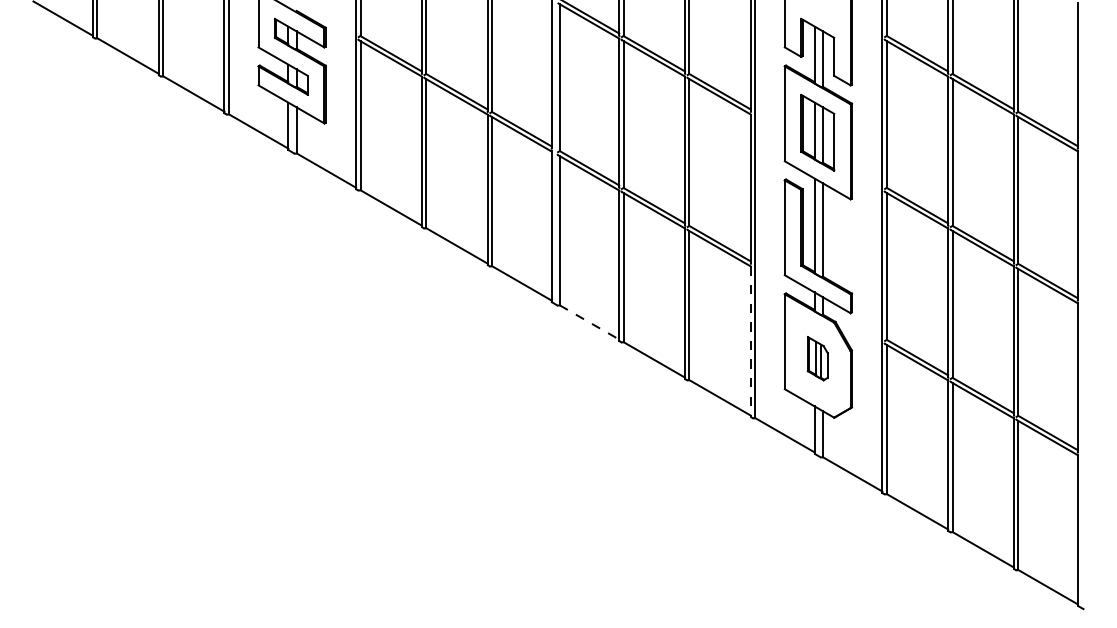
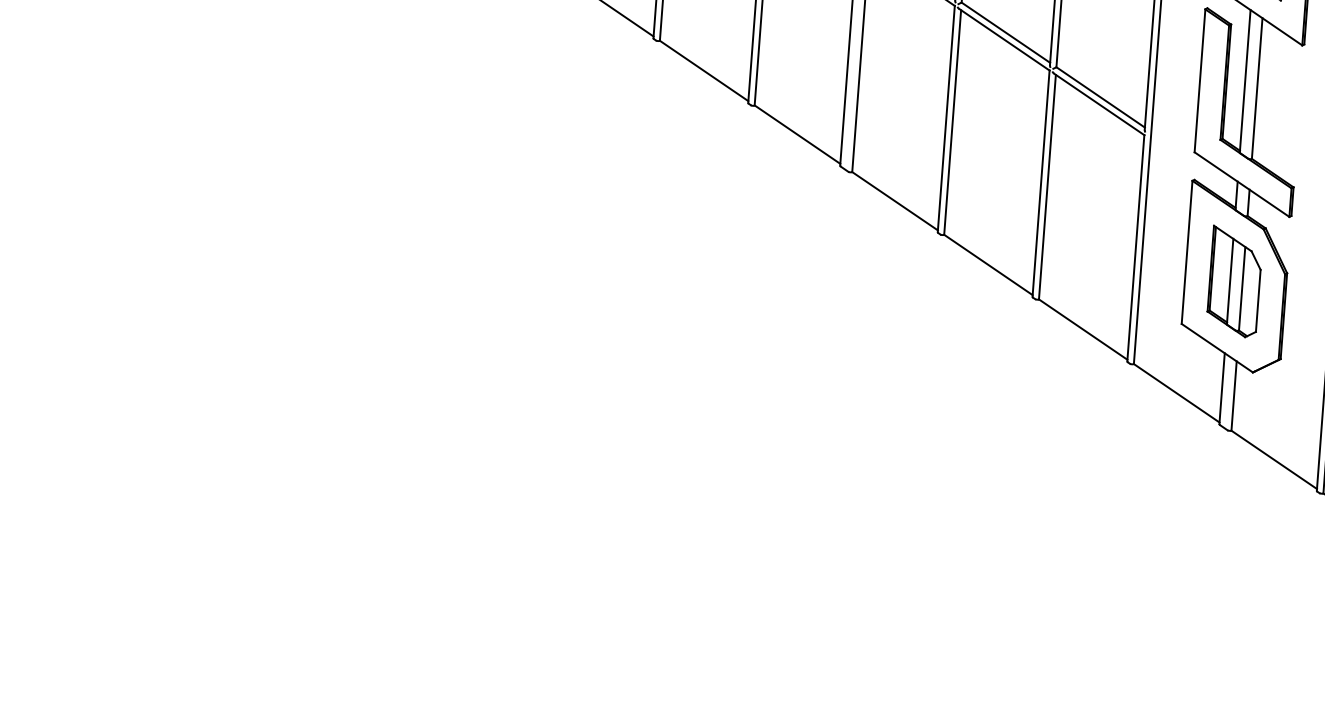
line: (589, 322) -> (895, 201), dashed -> solid
line: (750, 342) -> (1135, 249), dashed -> solid
part: (817, 358) -> (1234, 281), size x1.67

